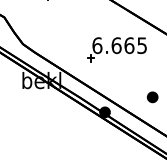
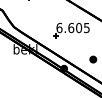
text: (130, 44) -> (79, 27), 6.665 -> 6.605

